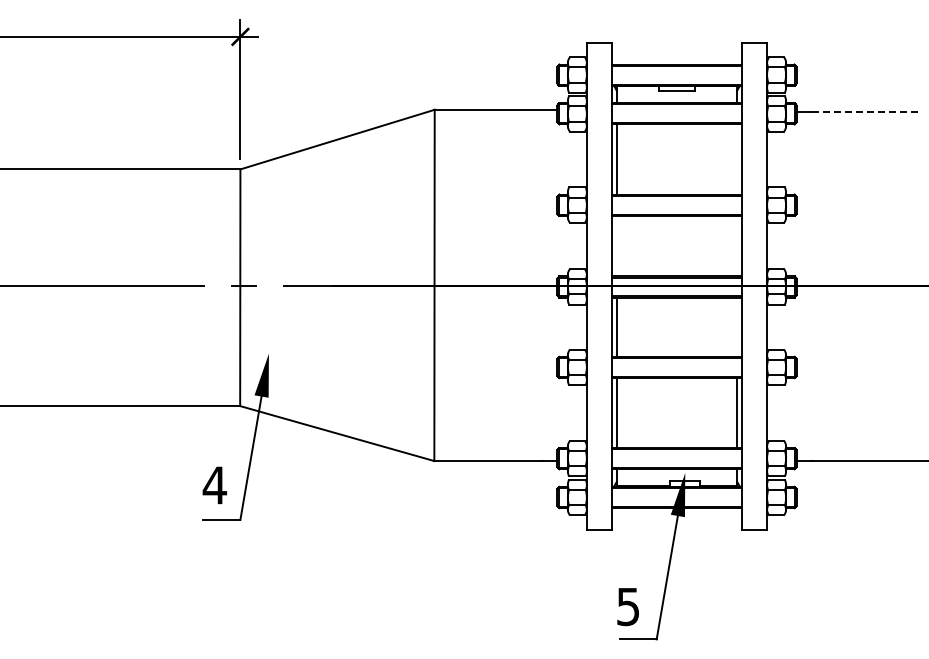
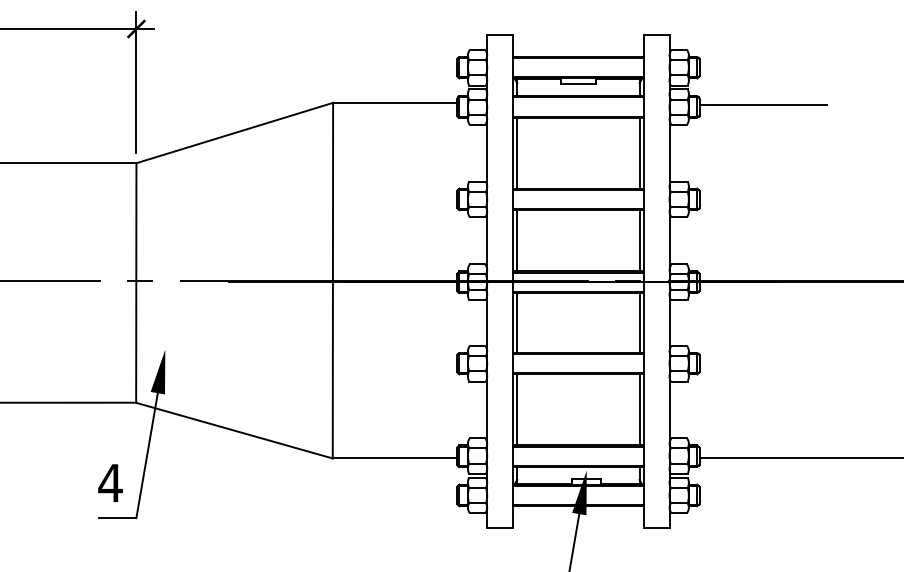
line: (867, 111) -> (771, 104), dashed -> solid
line: (737, 159) -> (639, 153), added
line: (616, 245) -> (517, 240), added
line: (737, 245) -> (639, 240), added
line: (737, 326) -> (639, 322), added

